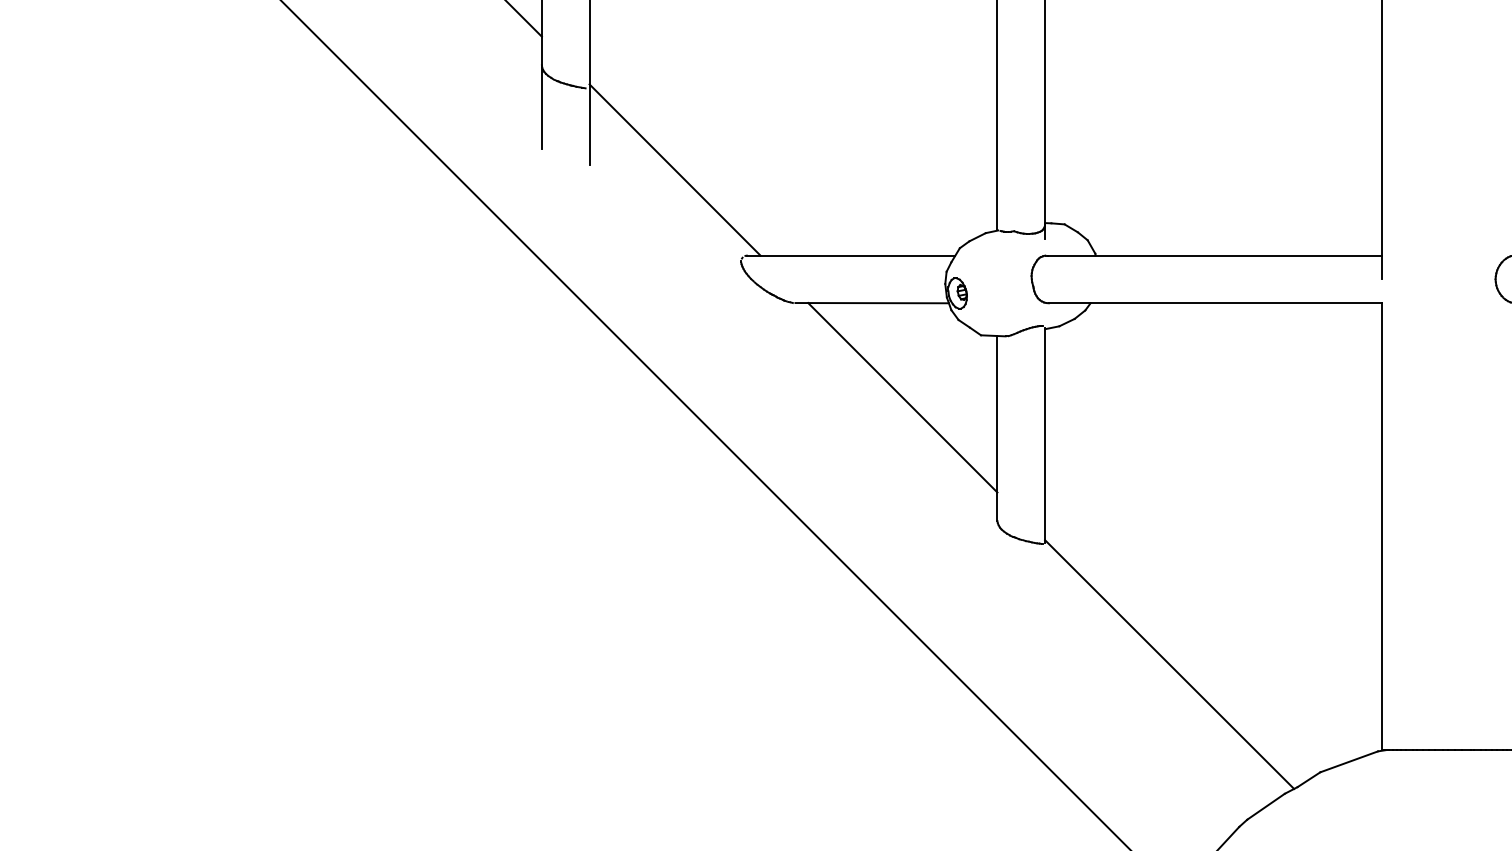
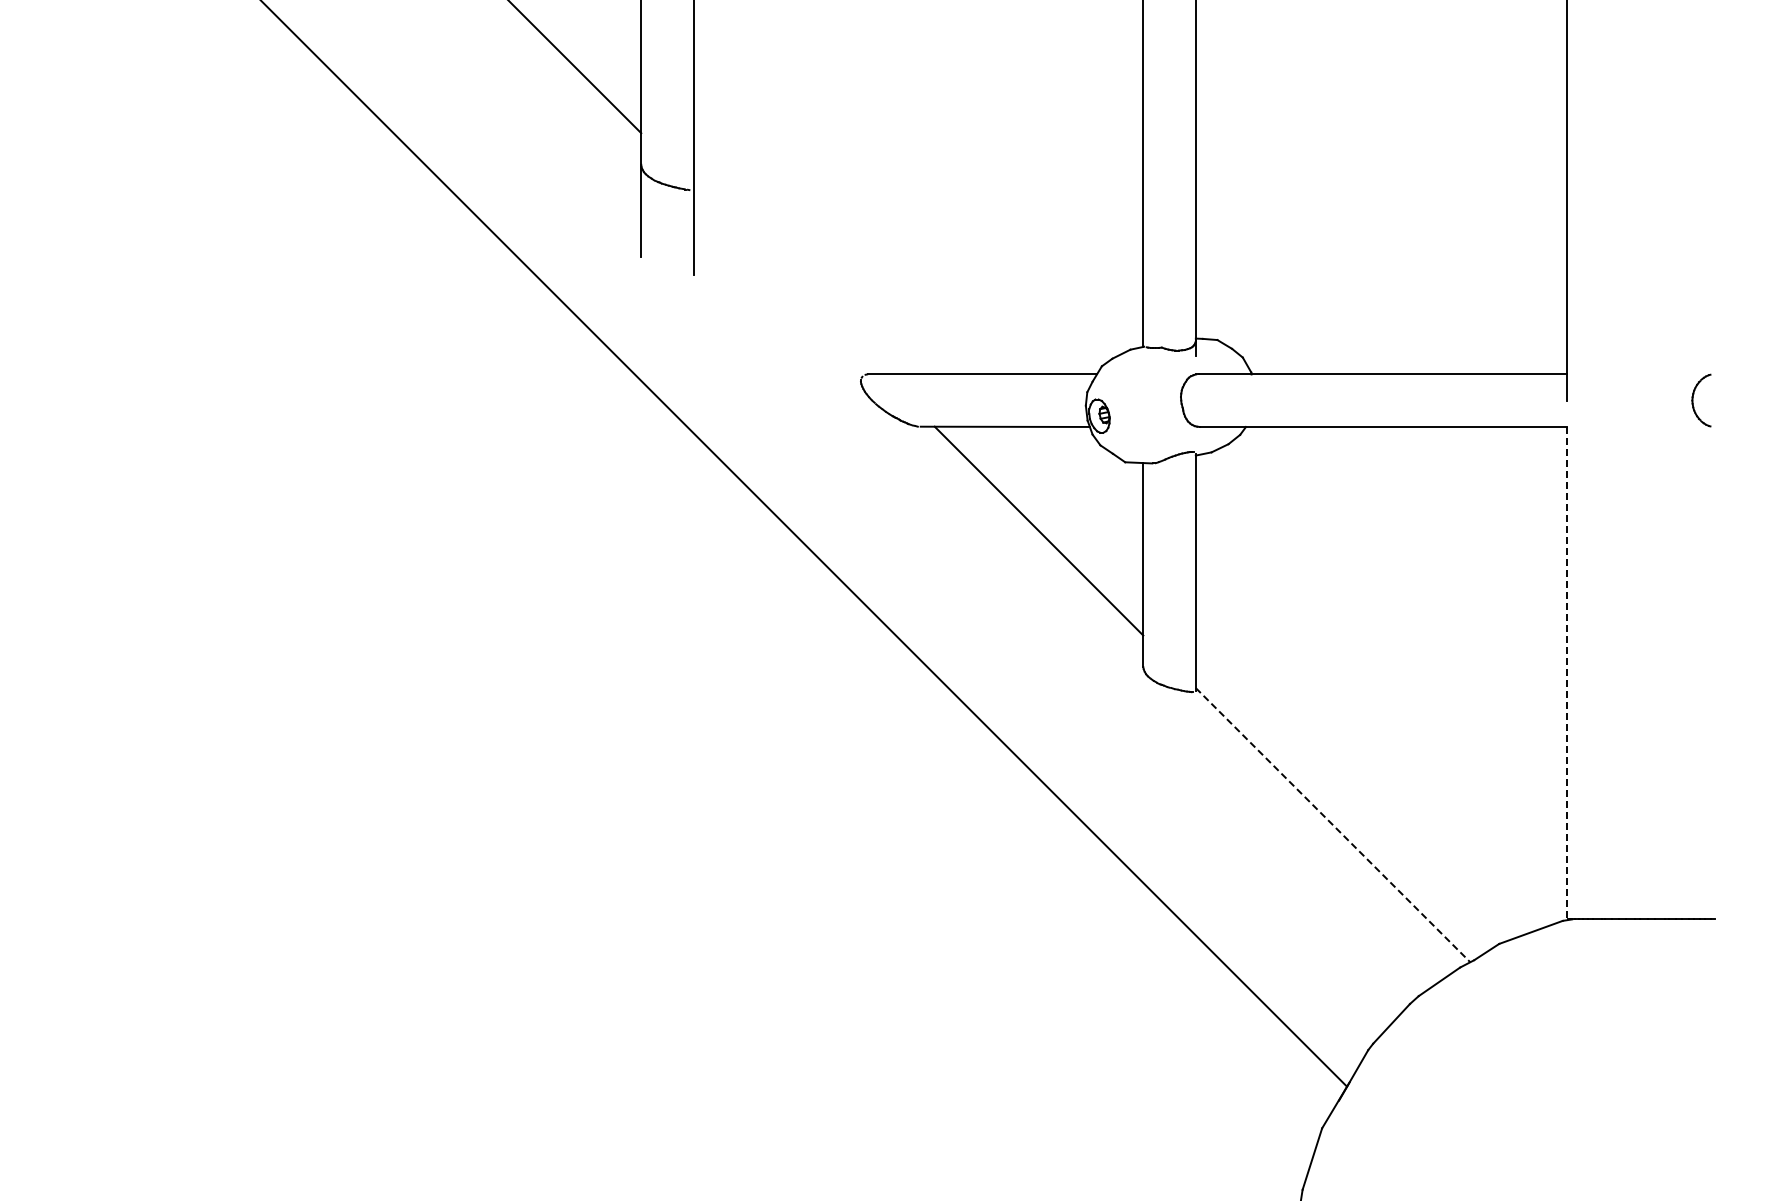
line: (674, 169) -> (787, 279), removed
line: (1381, 526) -> (1566, 673), solid -> dashed
line: (1169, 664) -> (1333, 825), solid -> dashed

